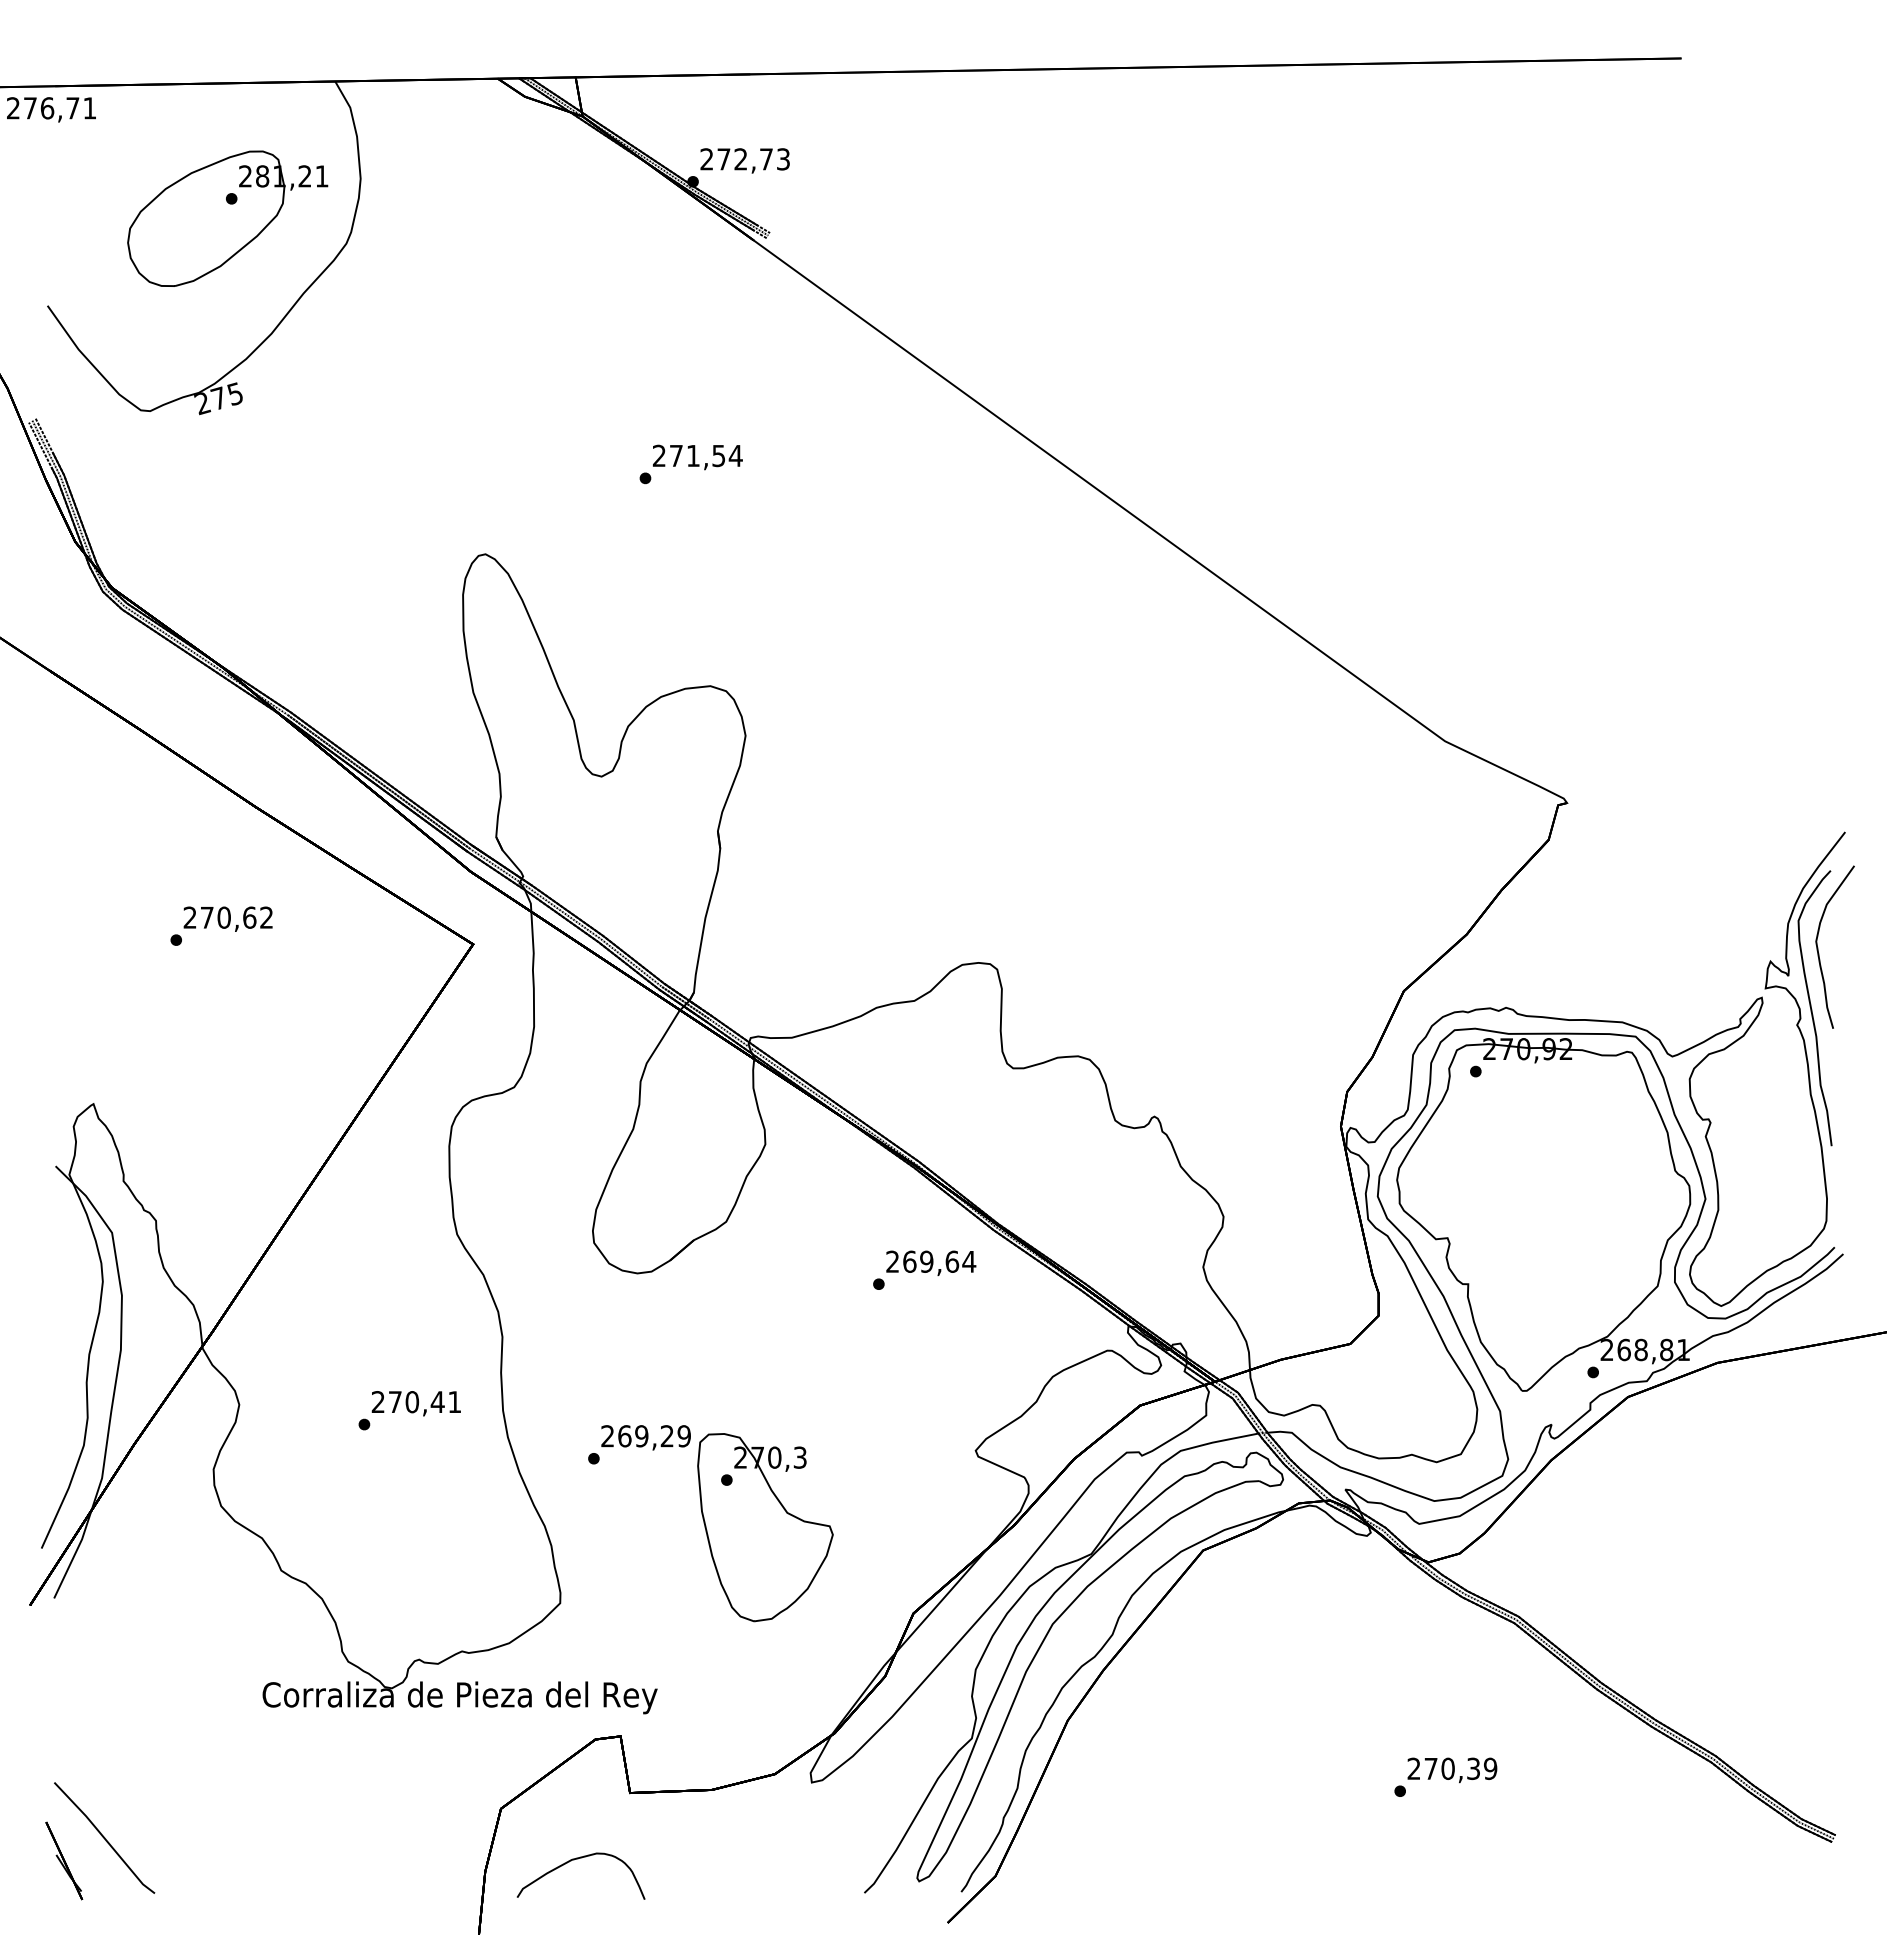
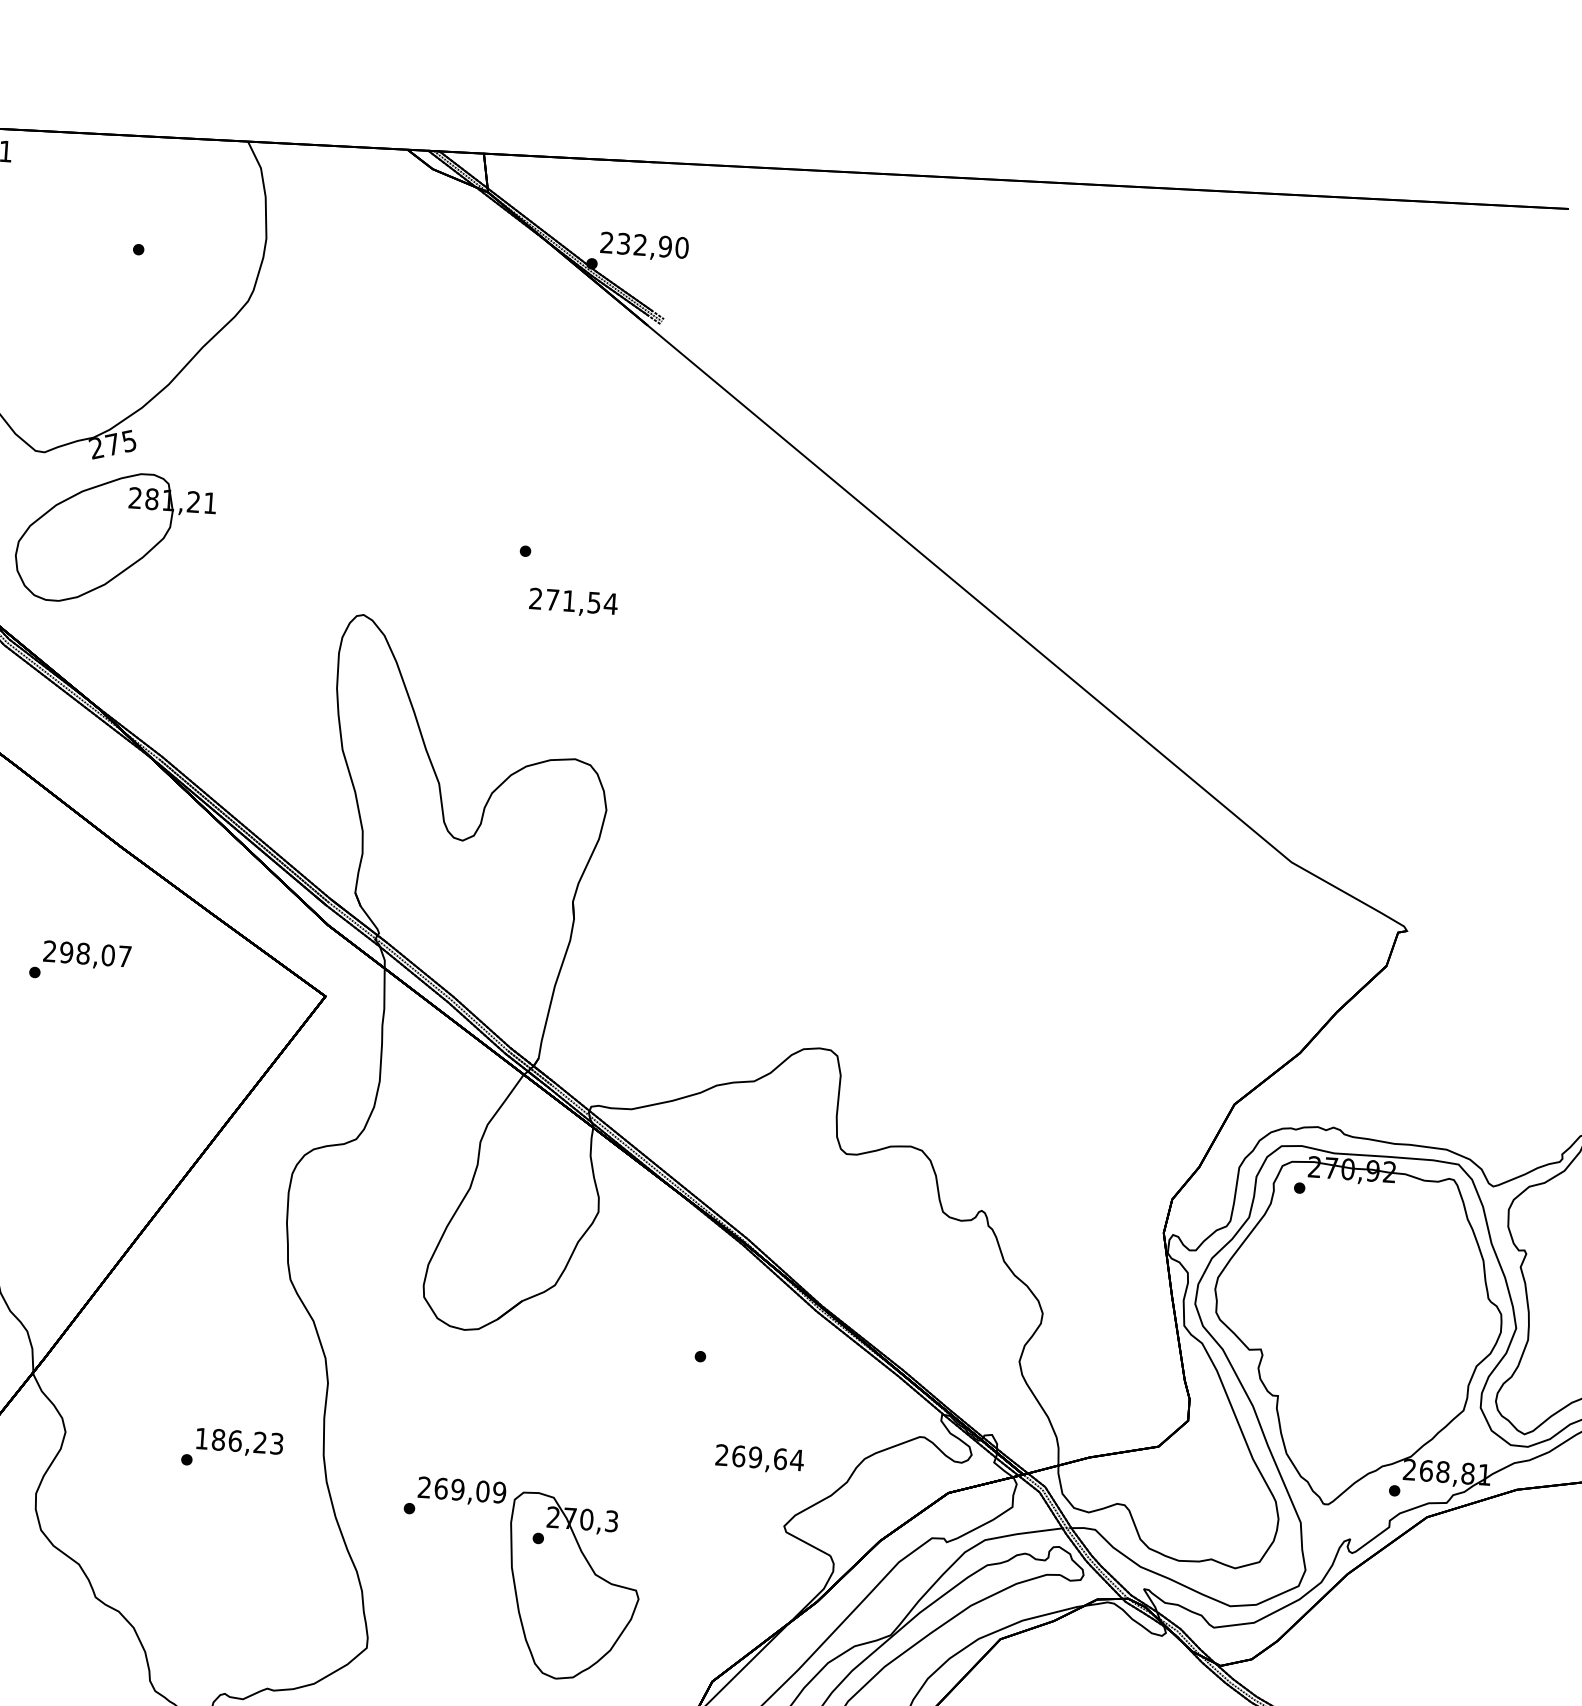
text: (753, 159) -> (652, 246), 272,73 -> 232,90
part: (227, 218) -> (114, 538), moved
text: (697, 457) -> (573, 602), moved
text: (236, 917) -> (95, 954), 270,62 -> 298,07
text: (931, 1262) -> (760, 1458), moved
text: (416, 1402) -> (239, 1441), 270,41 -> 186,23
text: (666, 1436) -> (482, 1491), 269,29 -> 269,09

